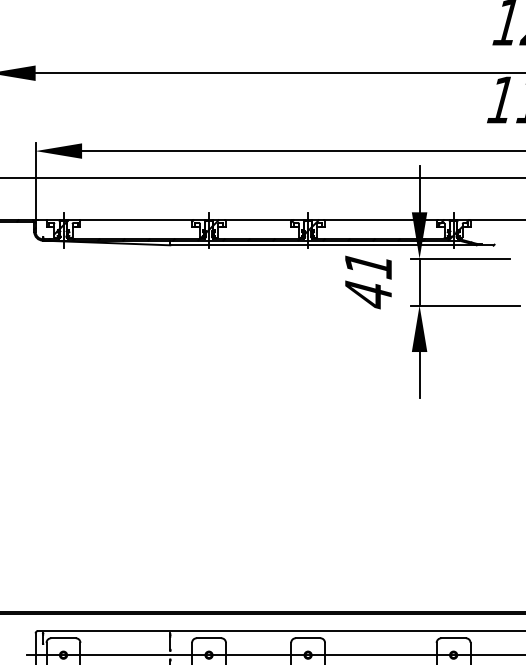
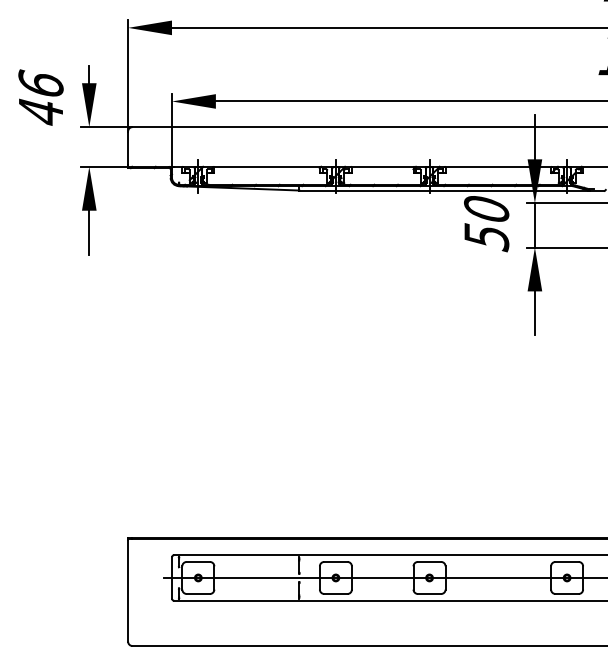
text: (368, 281) -> (486, 224), 41 -> 50

